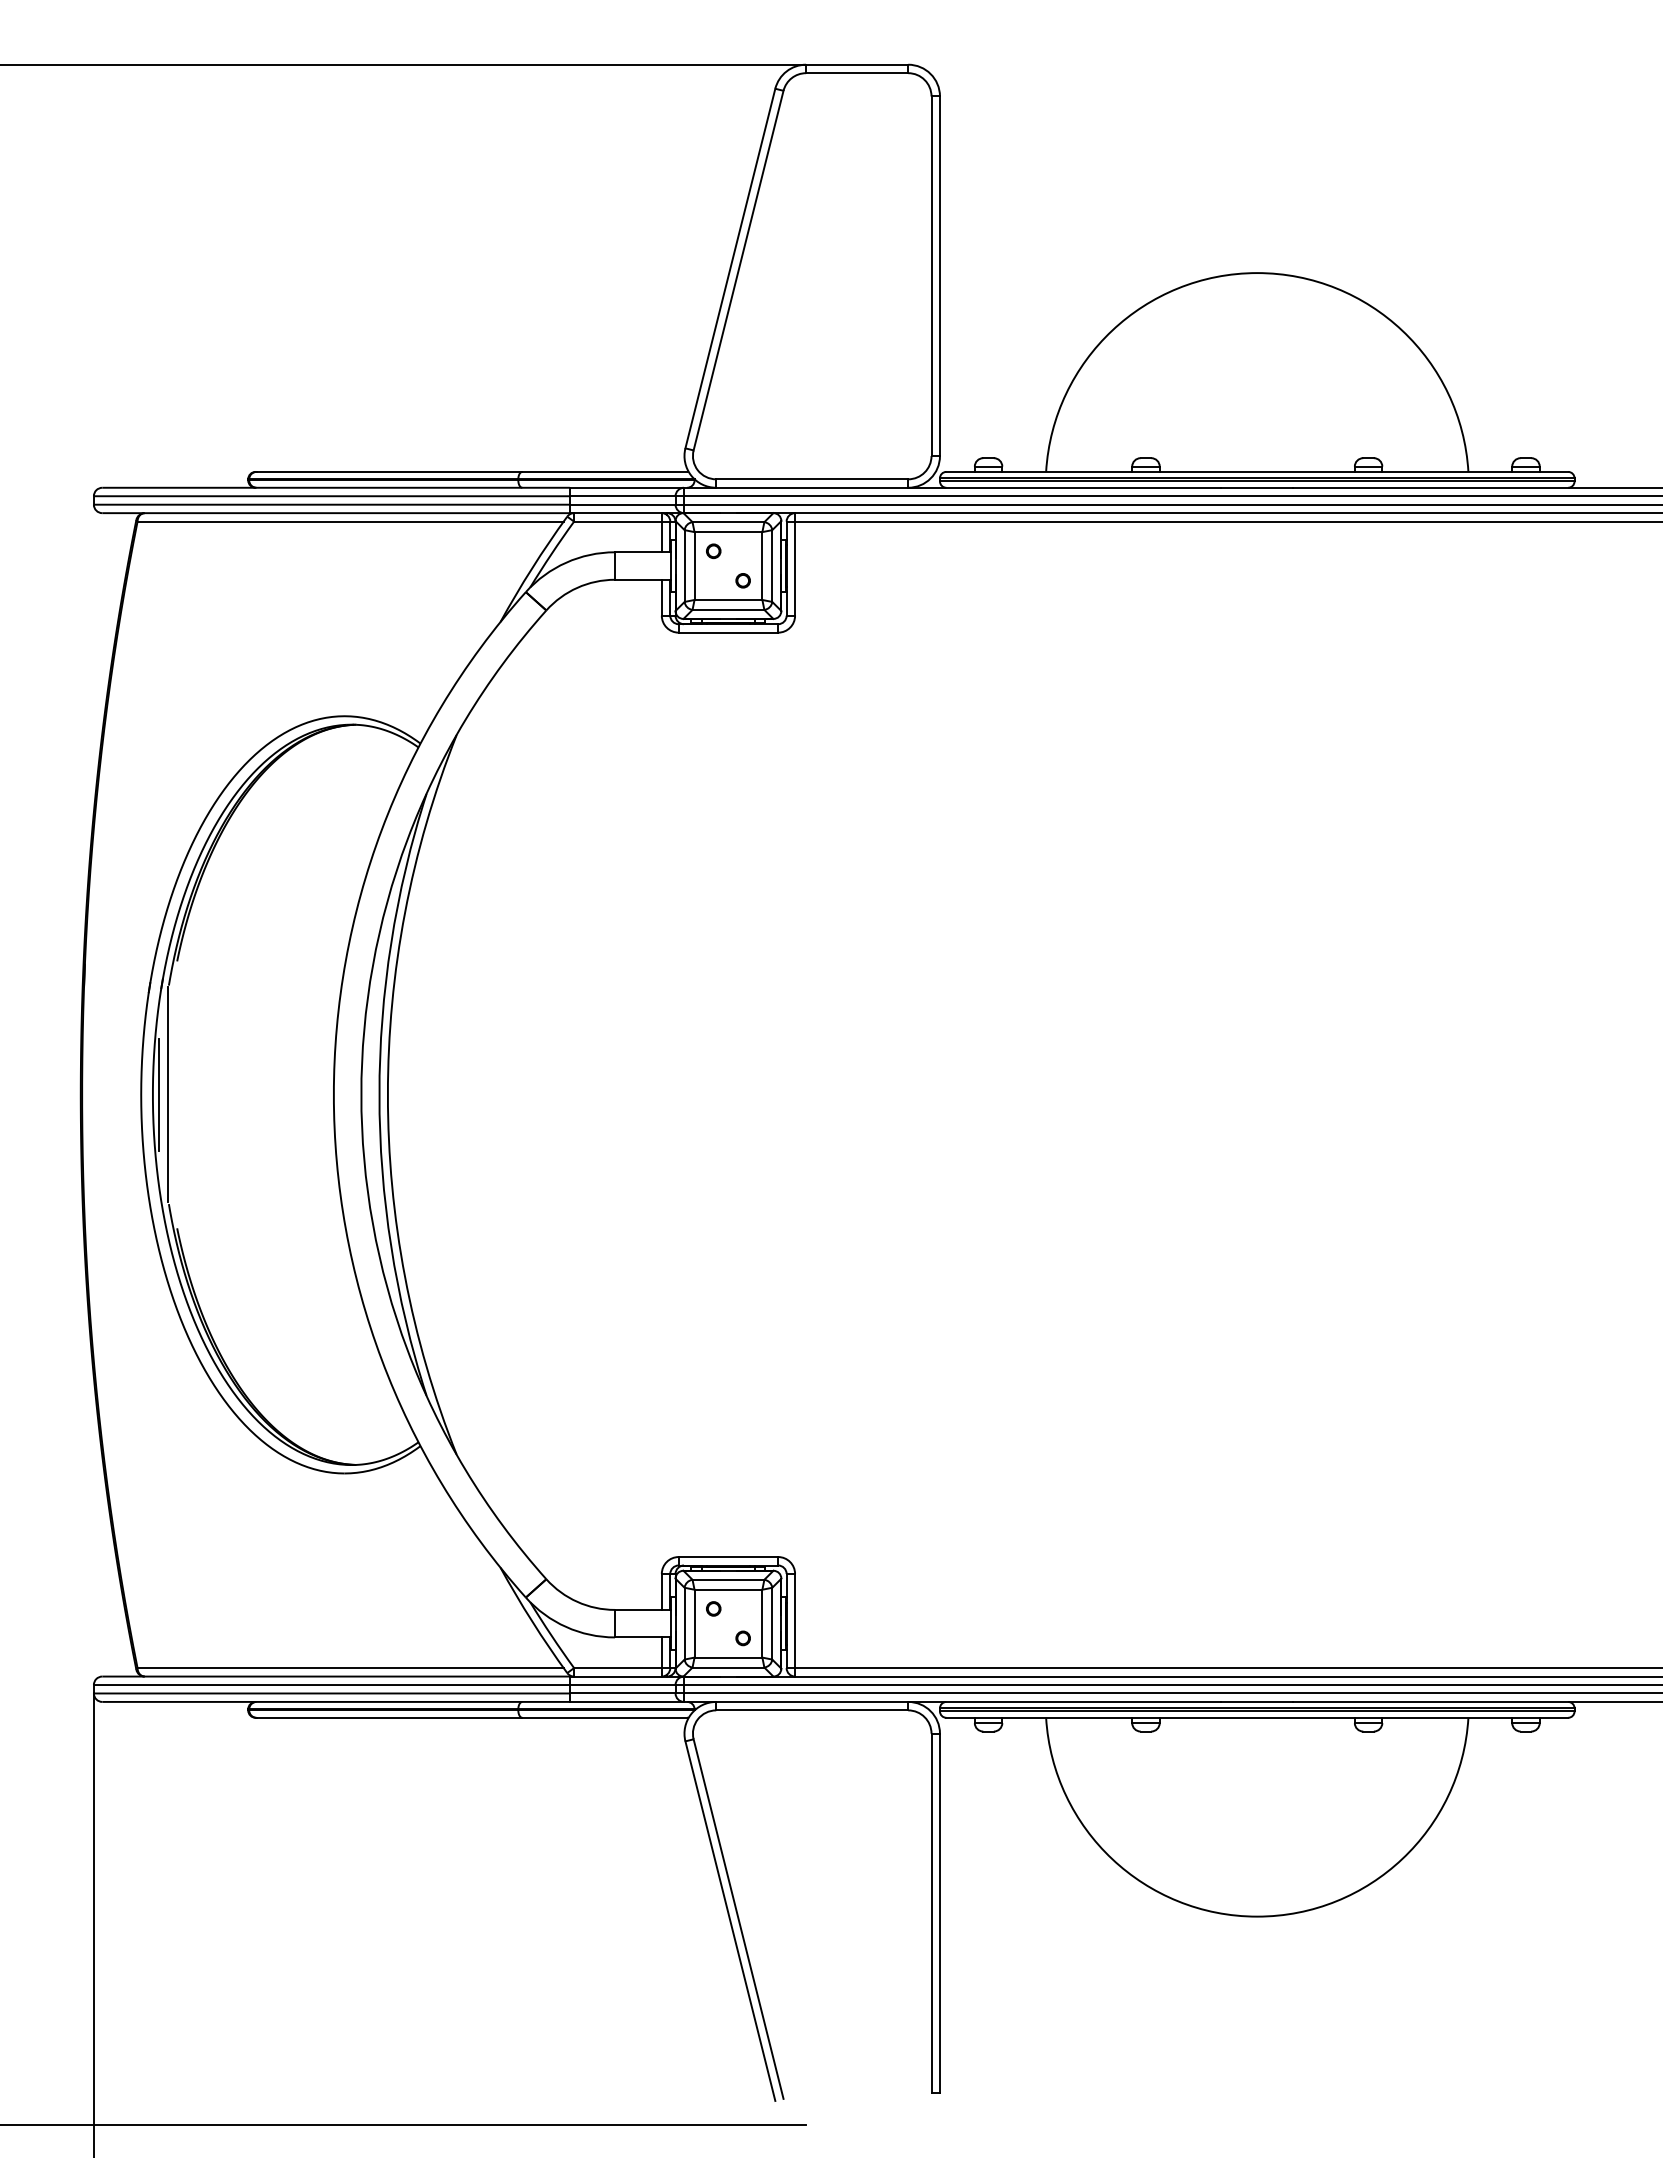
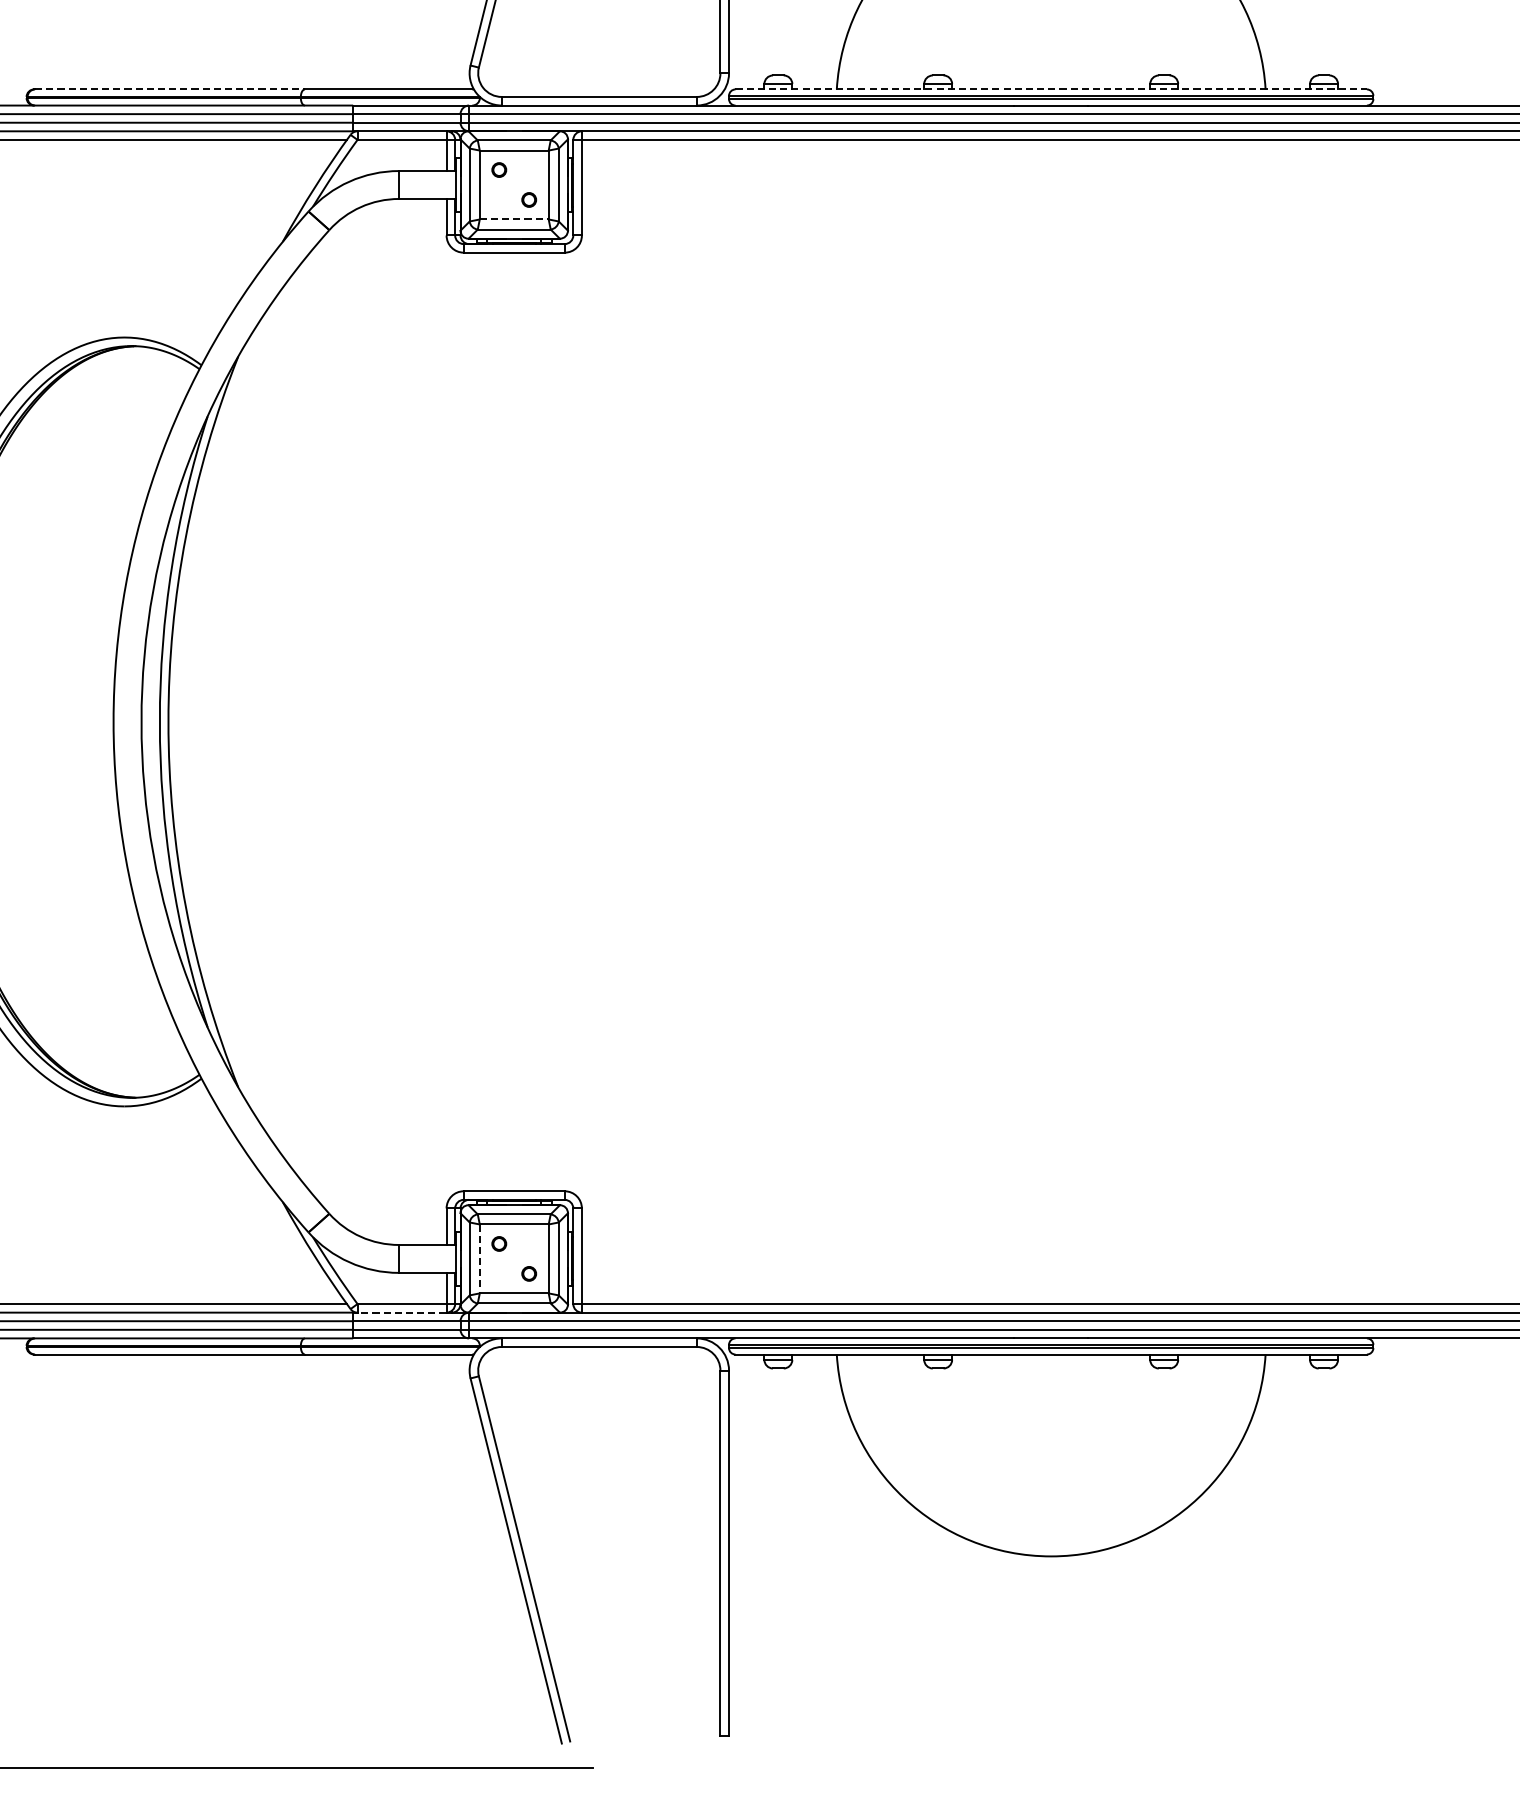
line: (389, 471) -> (170, 89), solid -> dashed
line: (1257, 471) -> (1051, 89), solid -> dashed
line: (728, 599) -> (514, 218), solid -> dashed
line: (694, 1623) -> (479, 1258), solid -> dashed
line: (617, 1676) -> (401, 1312), solid -> dashed

